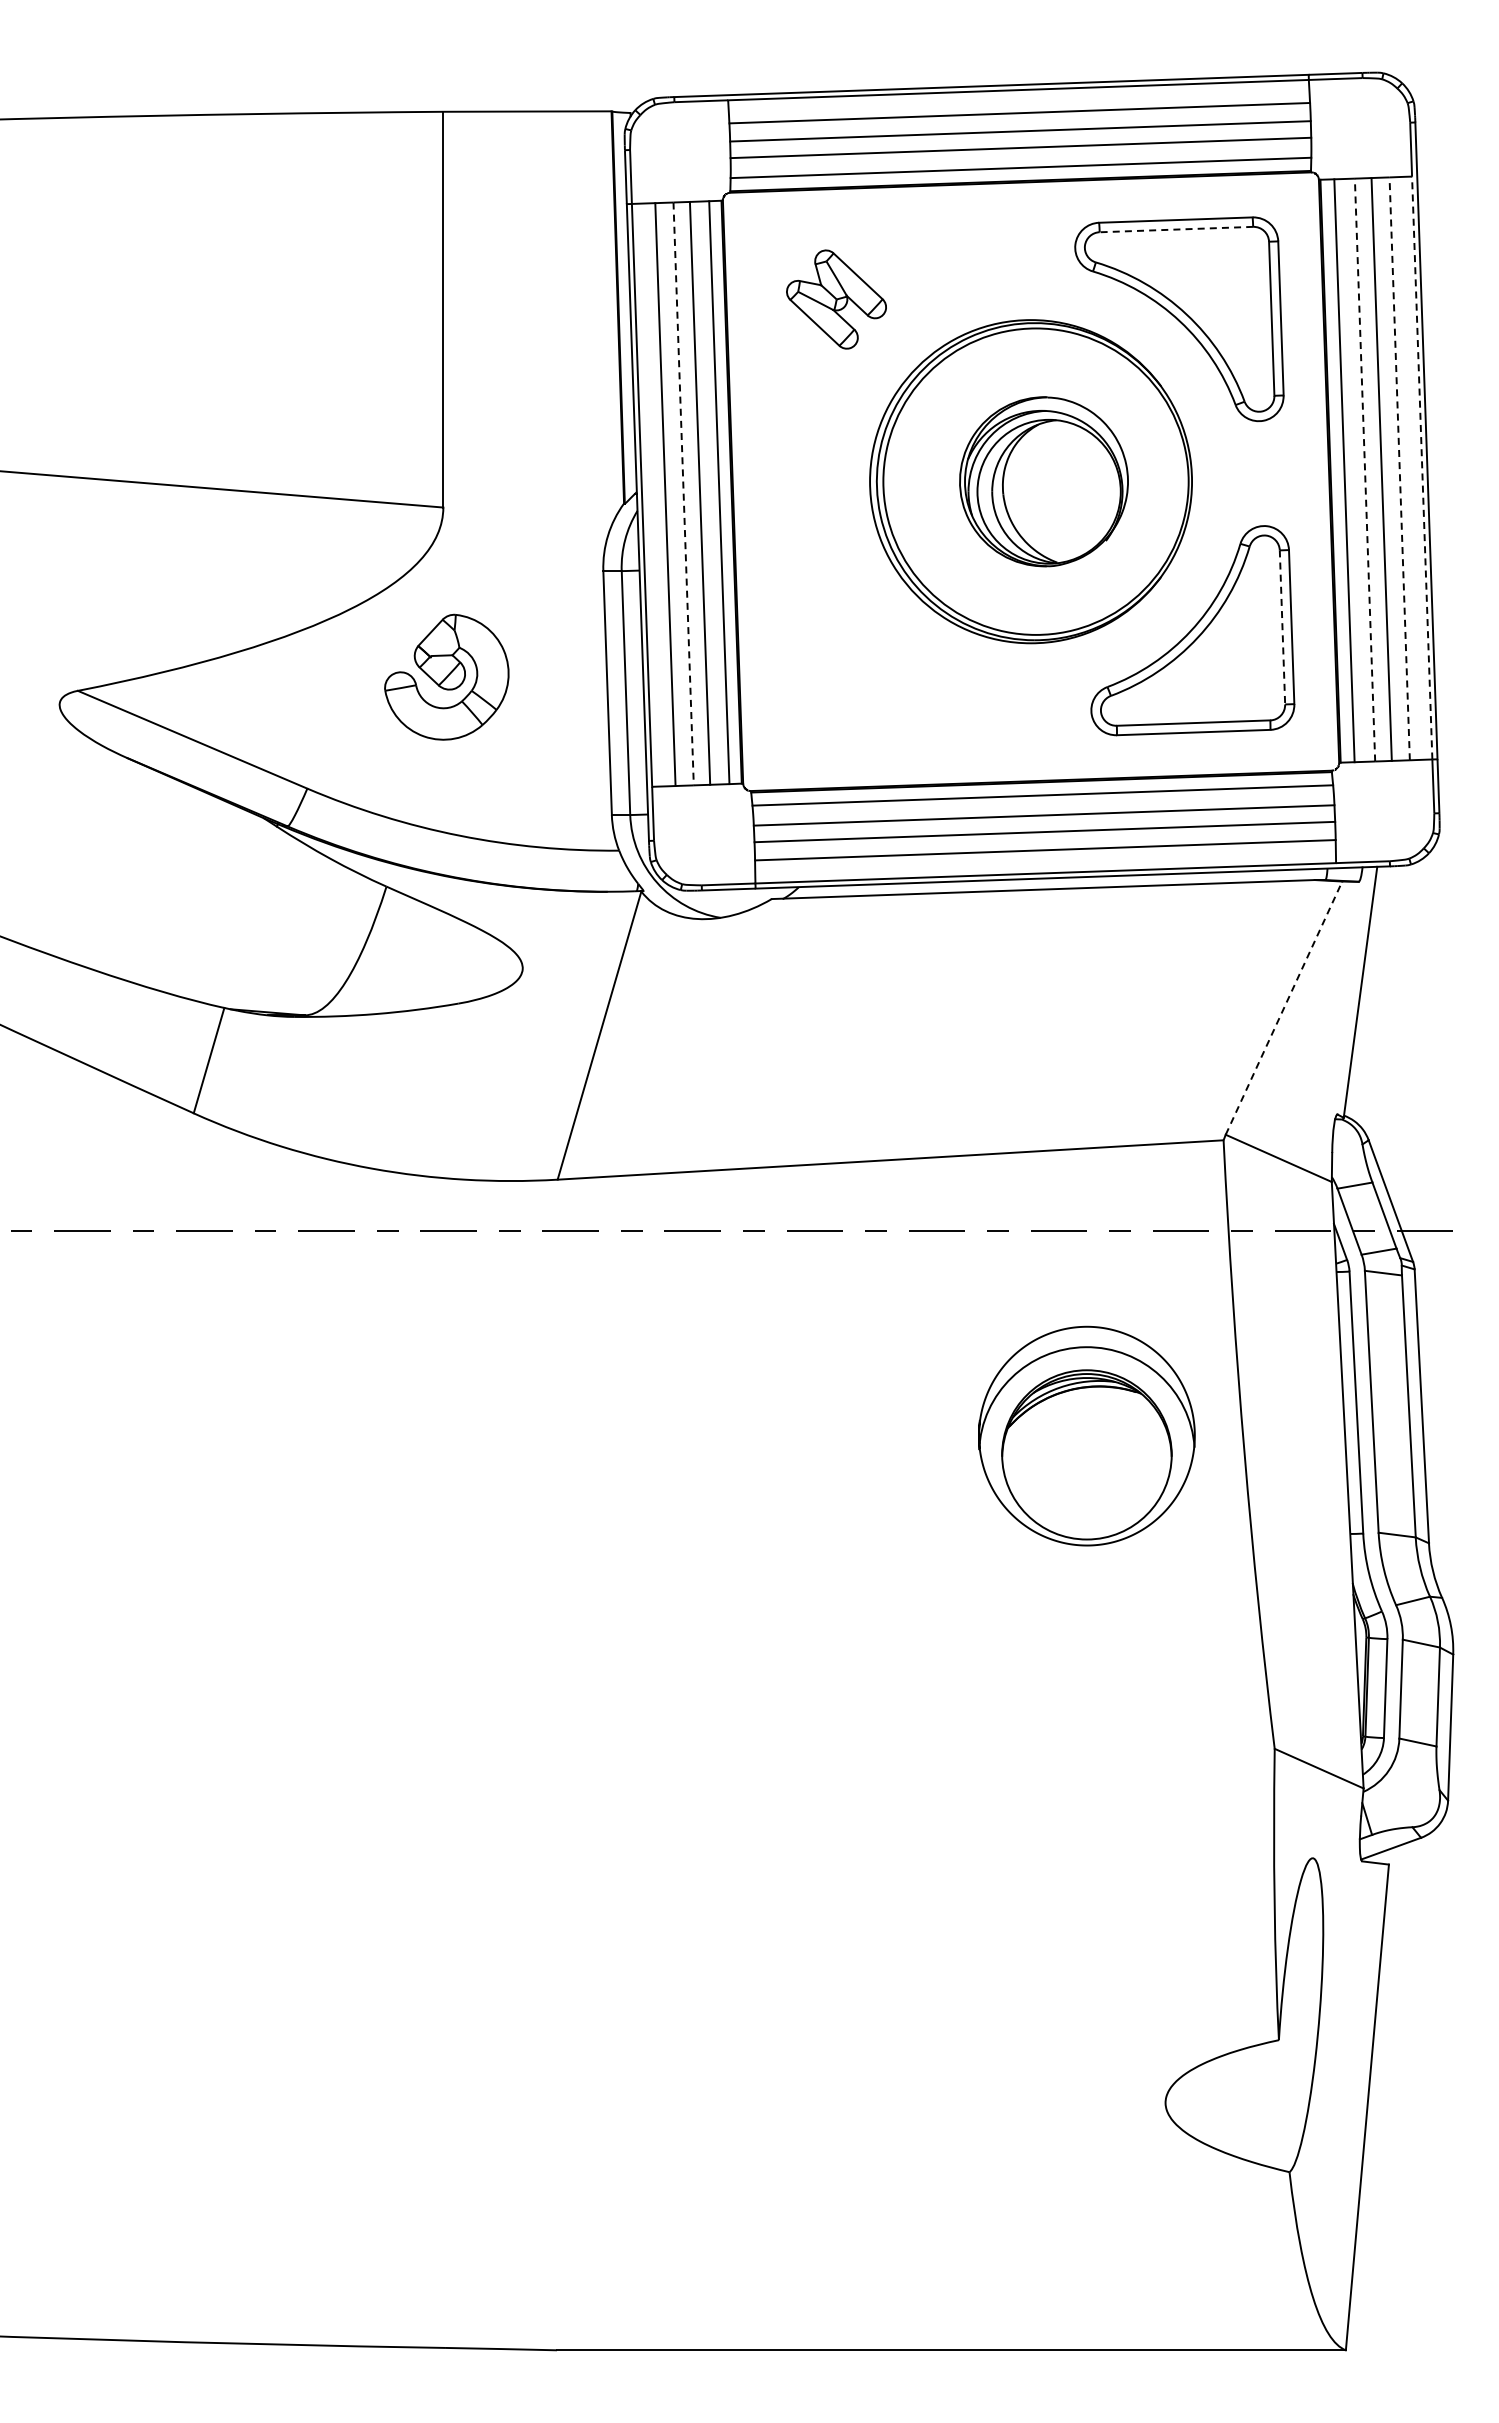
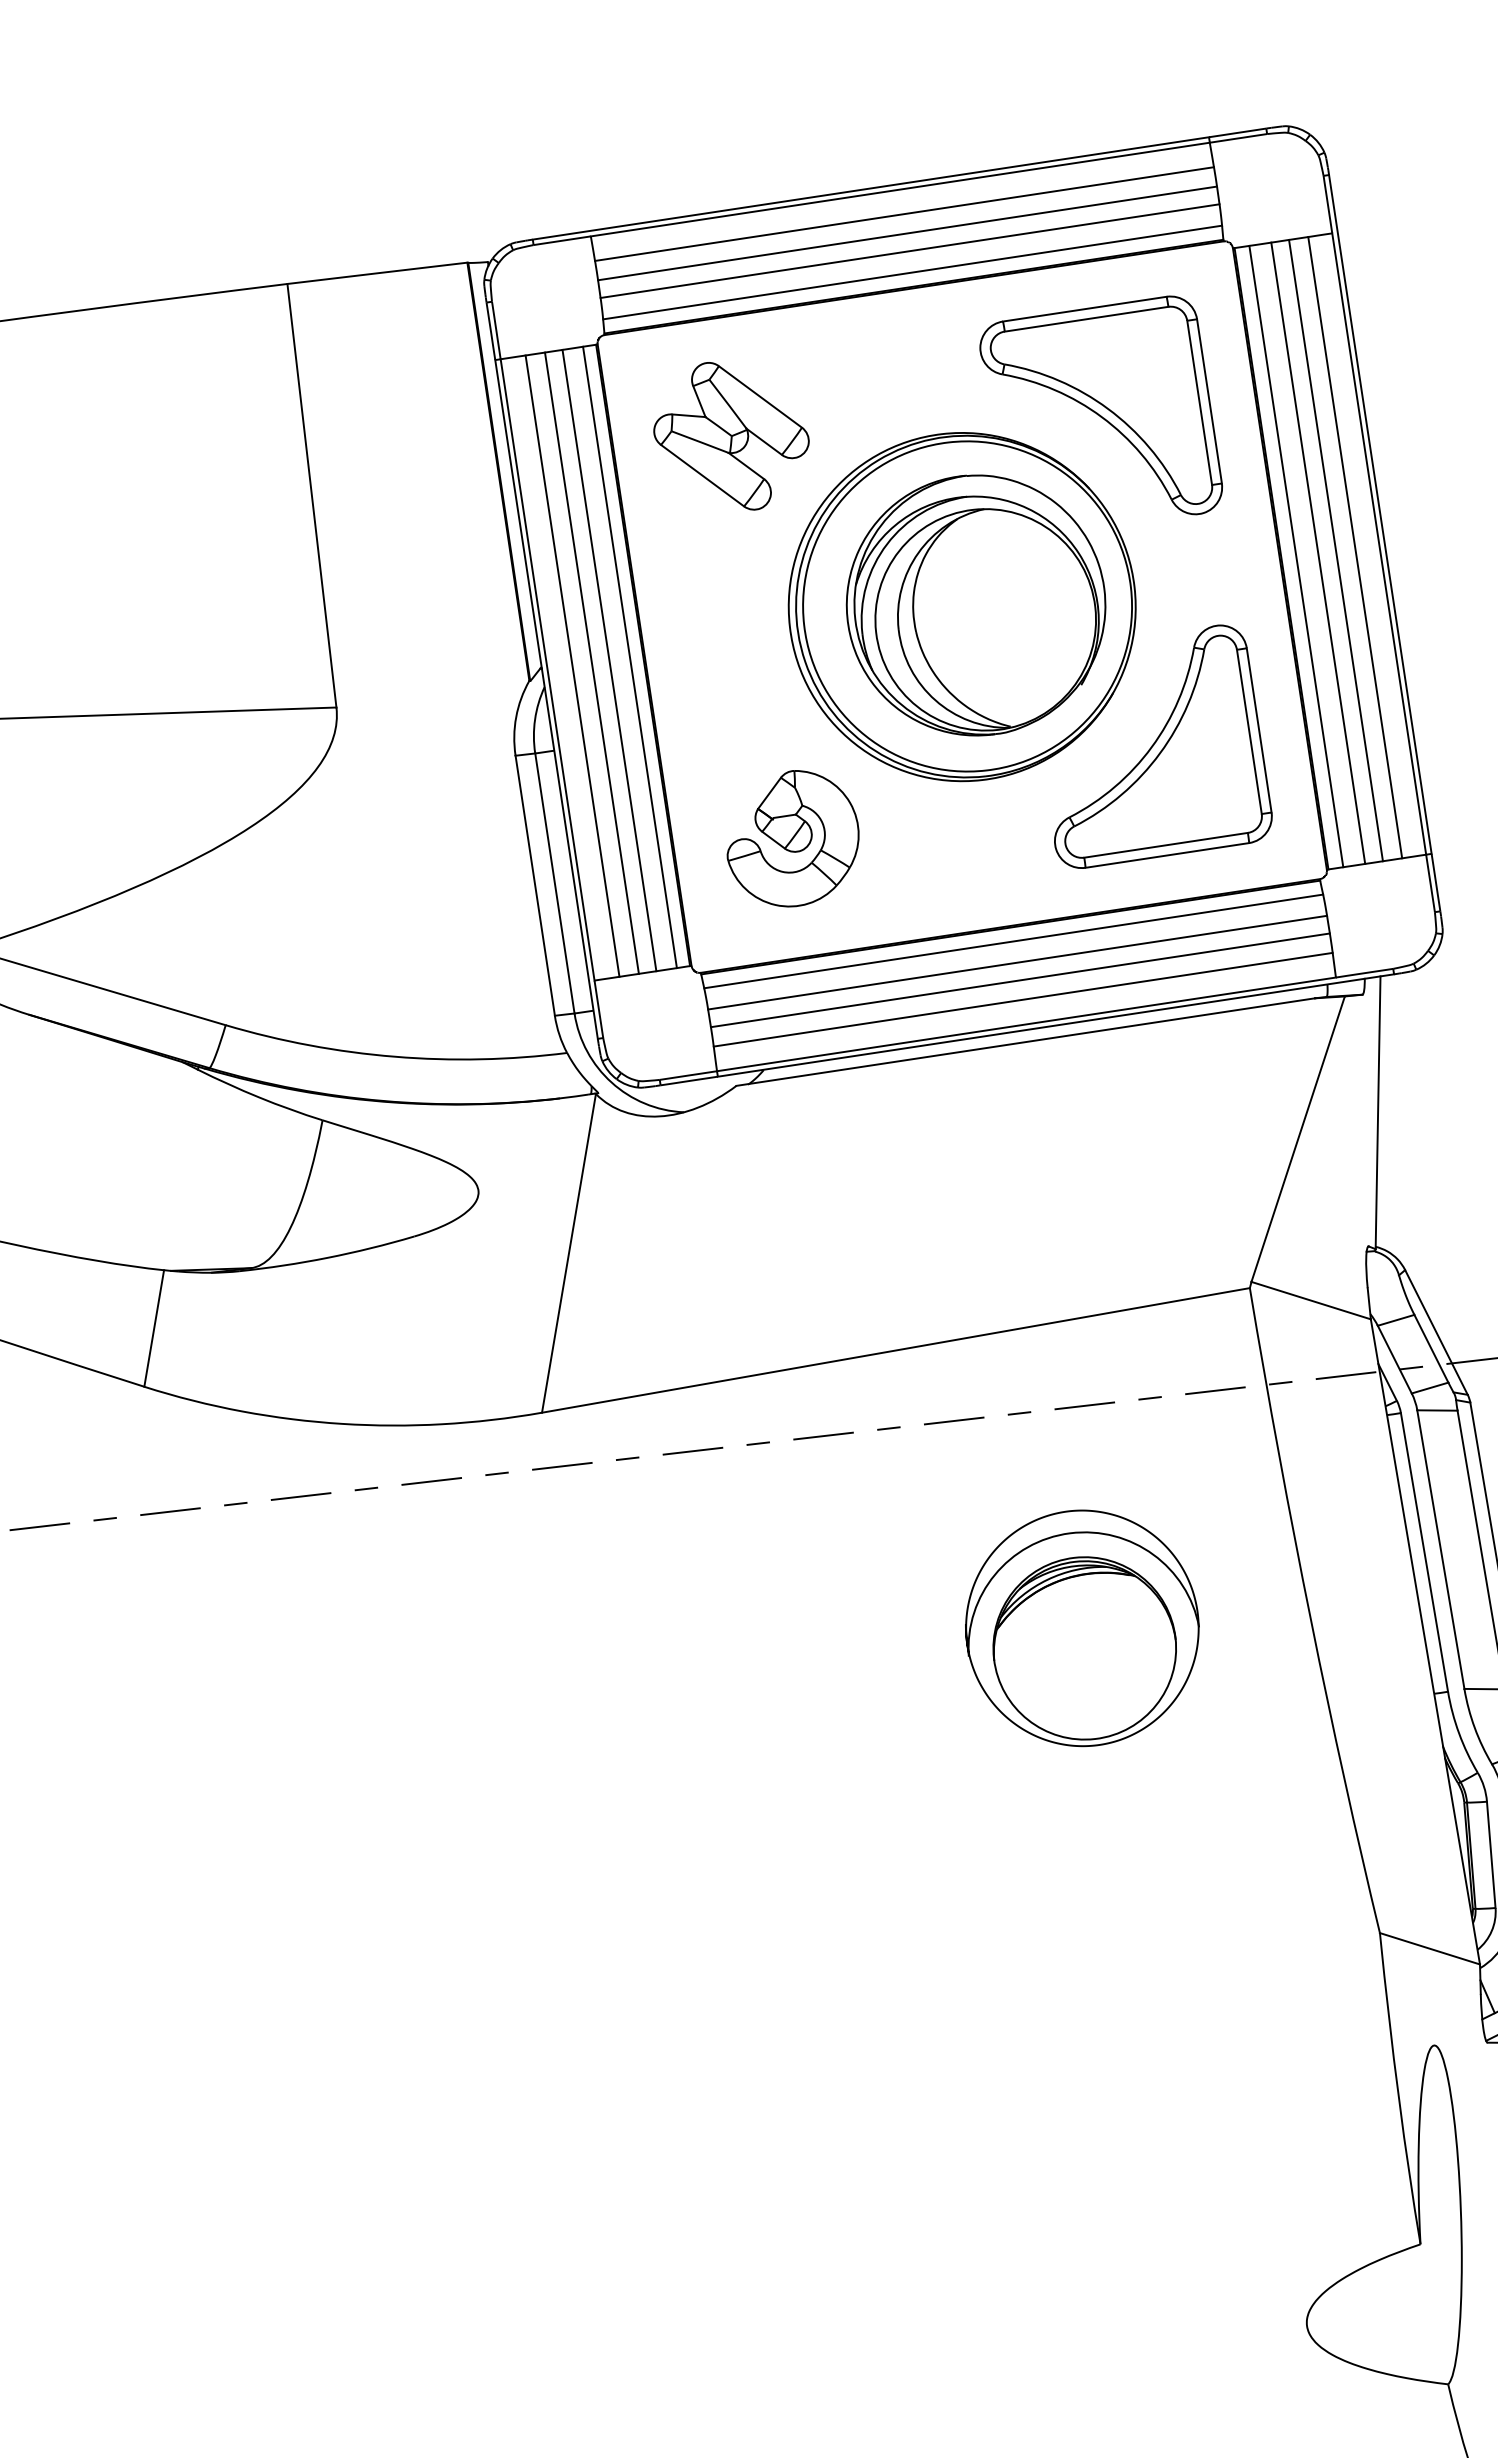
line: (1176, 229) -> (1086, 319), dashed -> solid
part: (836, 299) -> (731, 436), size x1.43
line: (1399, 468) -> (1354, 547), dashed -> solid
line: (1422, 468) -> (1379, 544), dashed -> solid
line: (1365, 470) -> (1318, 553), dashed -> solid
part: (1043, 481) -> (975, 605), size x1.43
line: (683, 493) -> (591, 662), dashed -> solid
line: (1282, 627) -> (1249, 731), dashed -> solid
part: (446, 676) -> (792, 838), moved
line: (1284, 1007) -> (1298, 1138), dashed -> solid
part: (1086, 1435) -> (1081, 1627), moved

